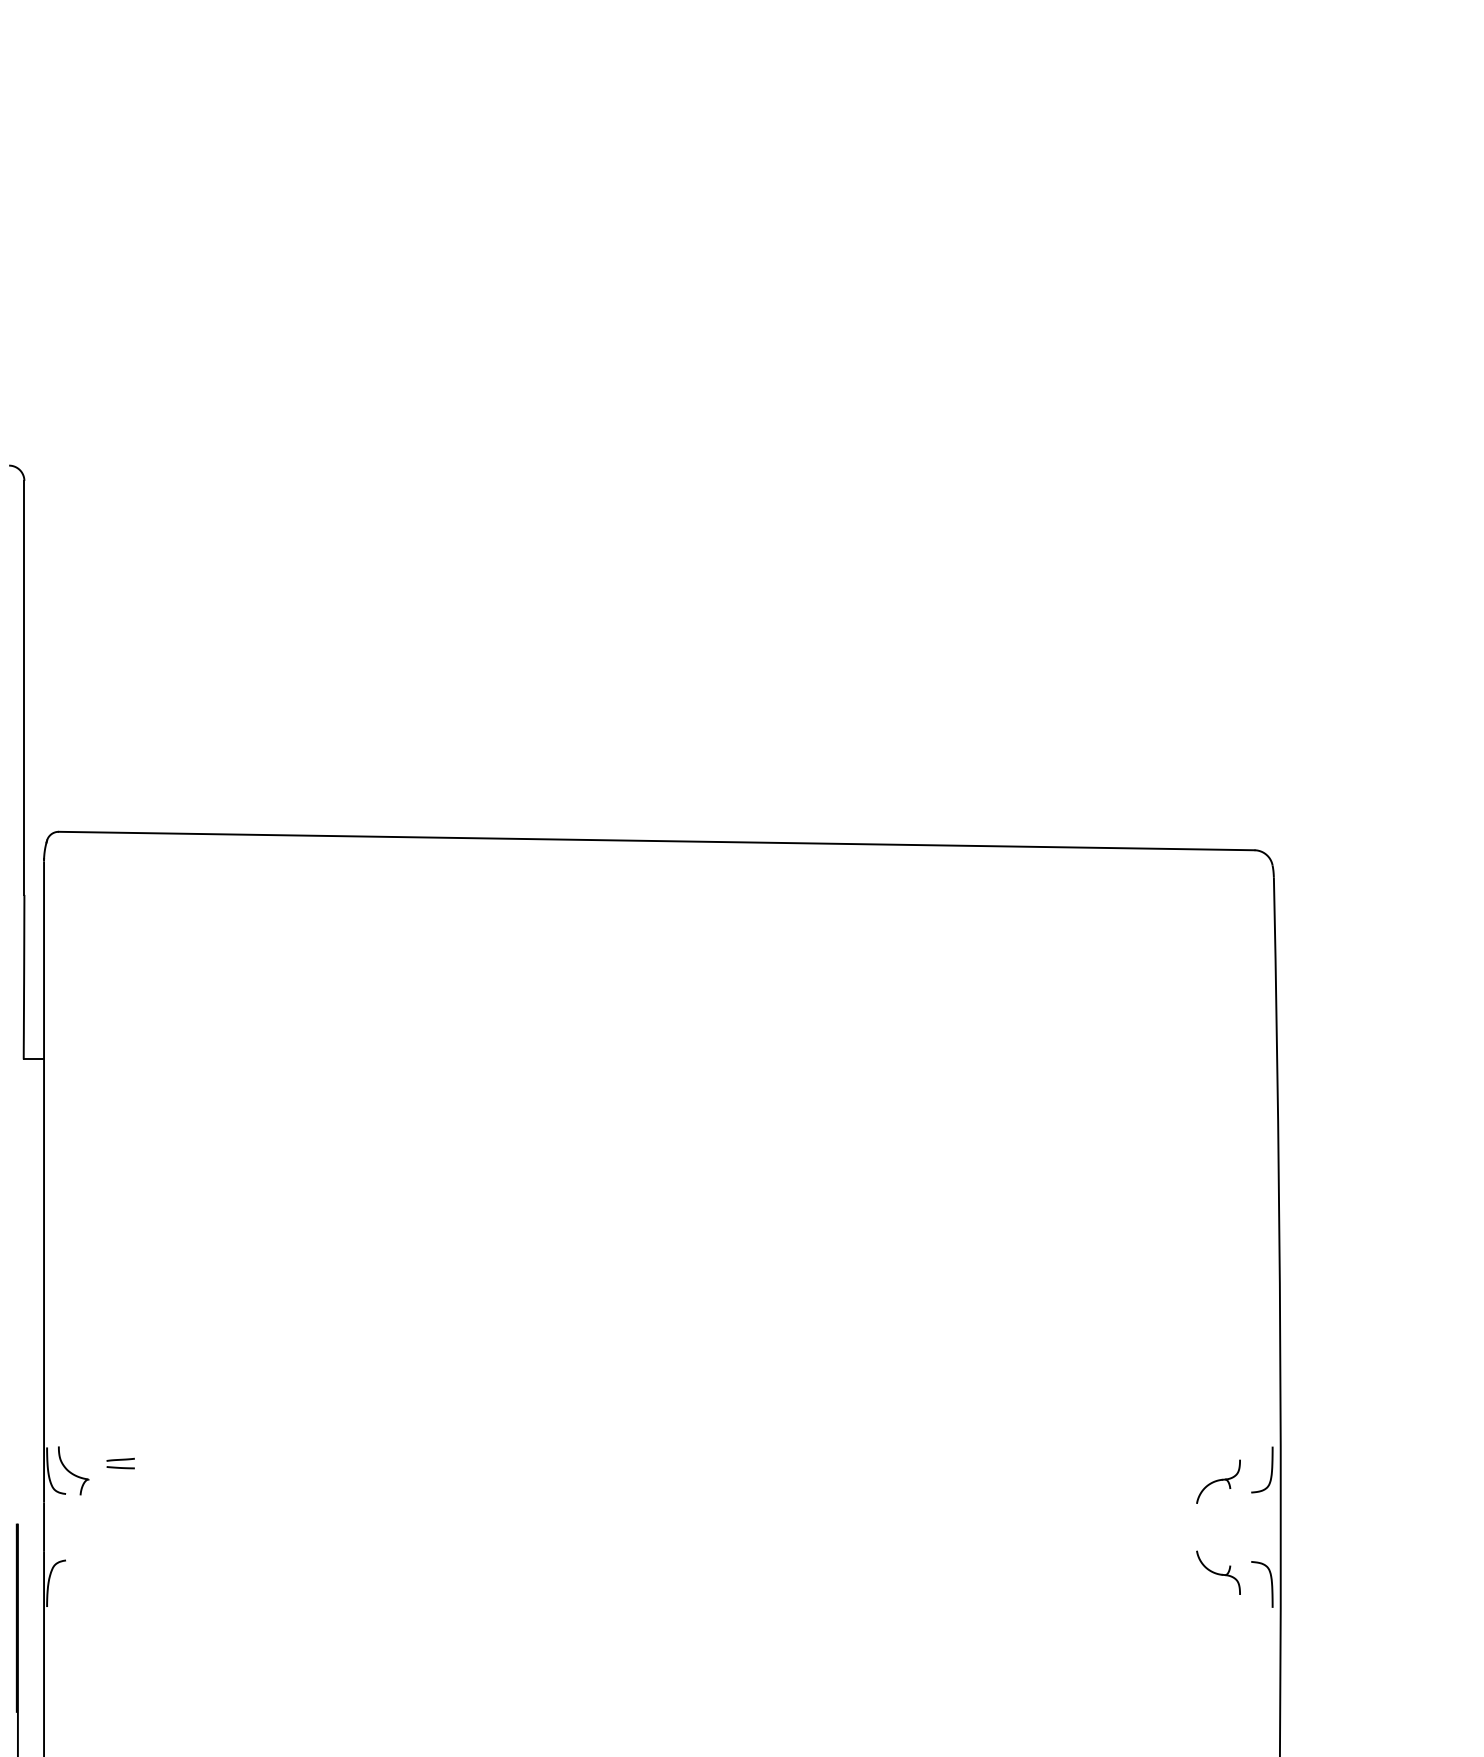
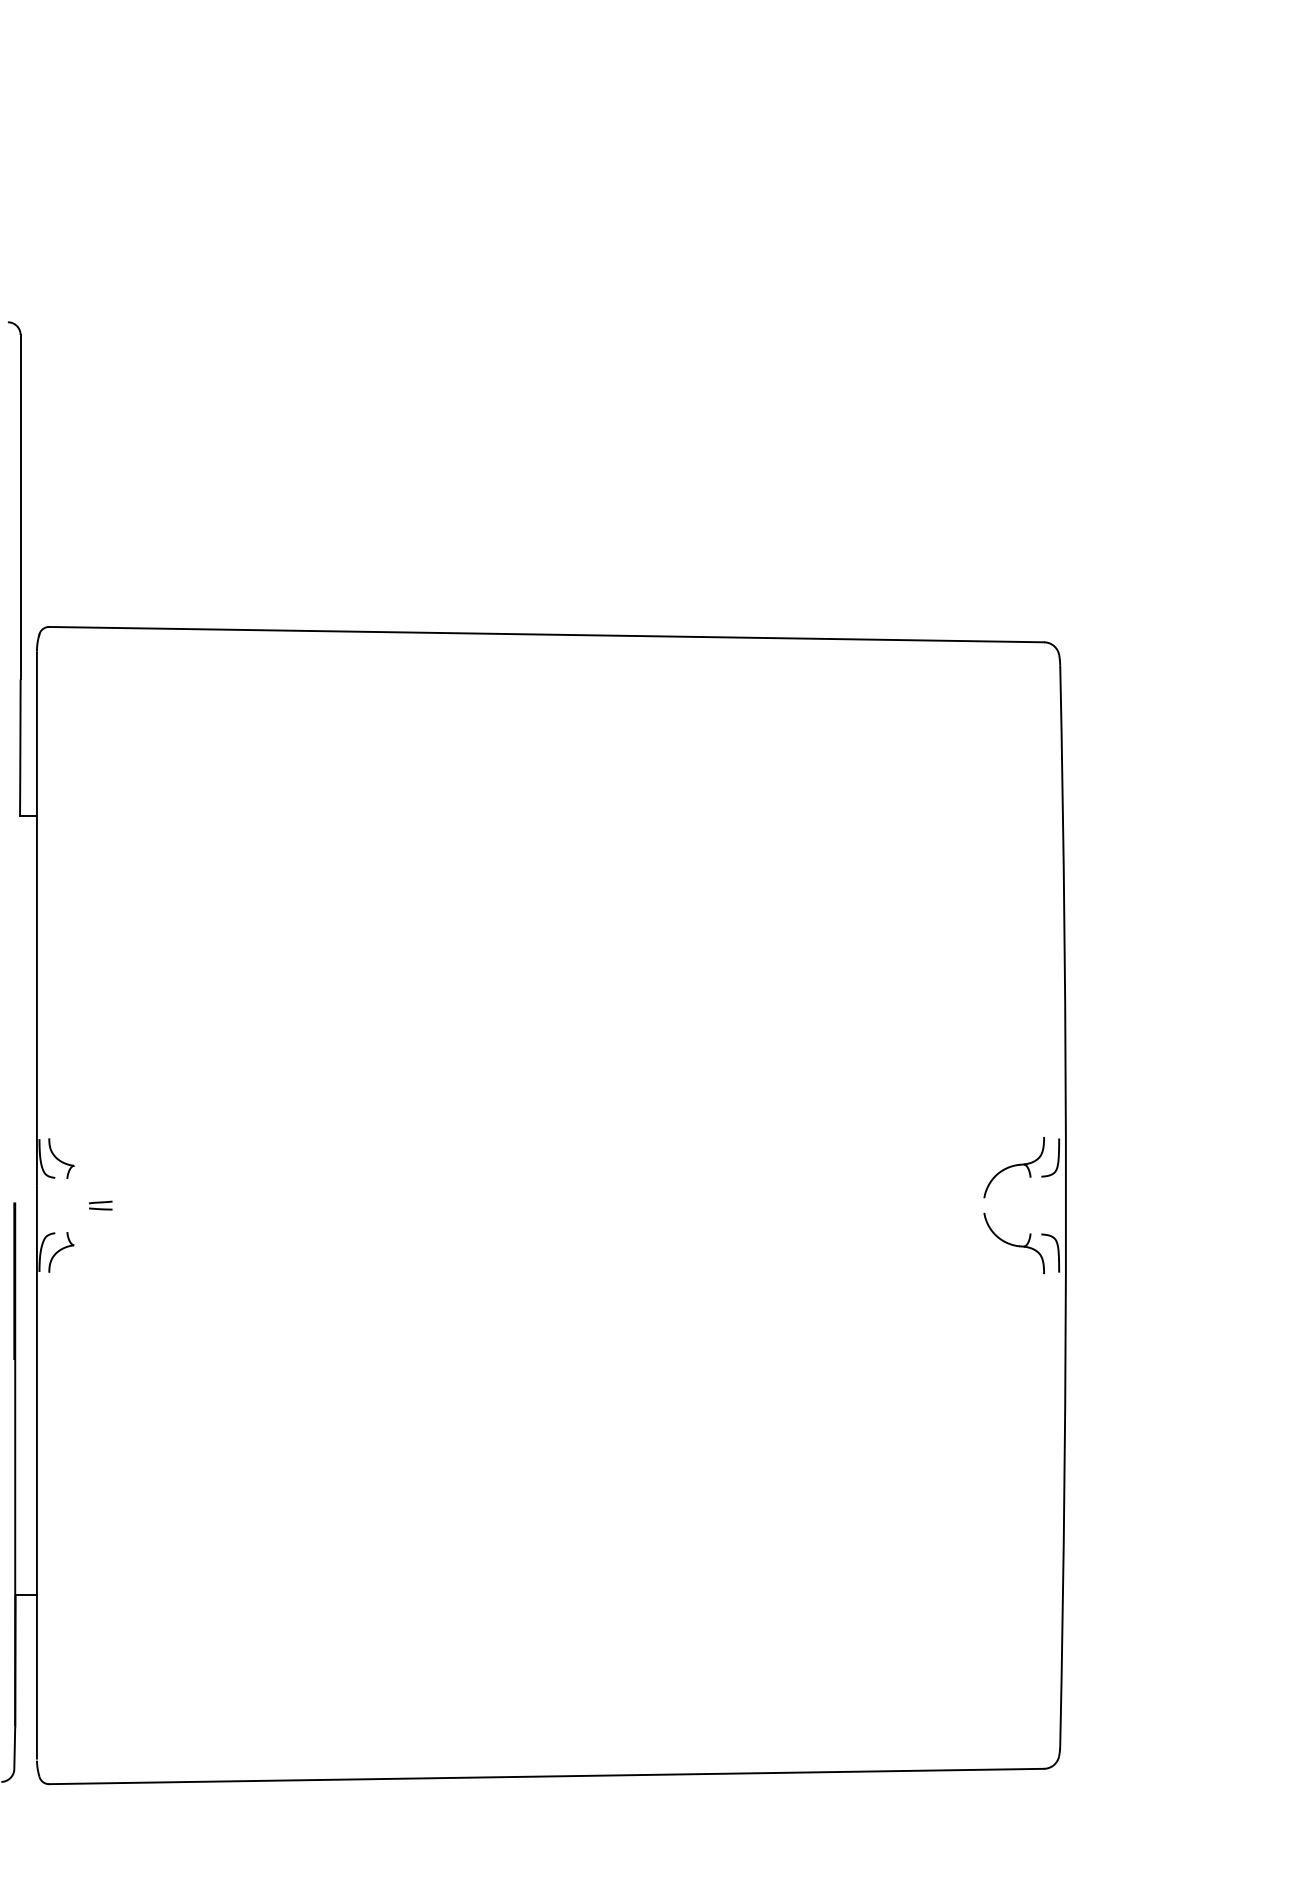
part: (120, 1463) -> (100, 1205), moved
part: (1217, 1481) -> (1013, 1167), size x1.67
part: (1217, 1572) -> (1013, 1243), size x1.67
part: (73, 1583) -> (61, 1252), added

